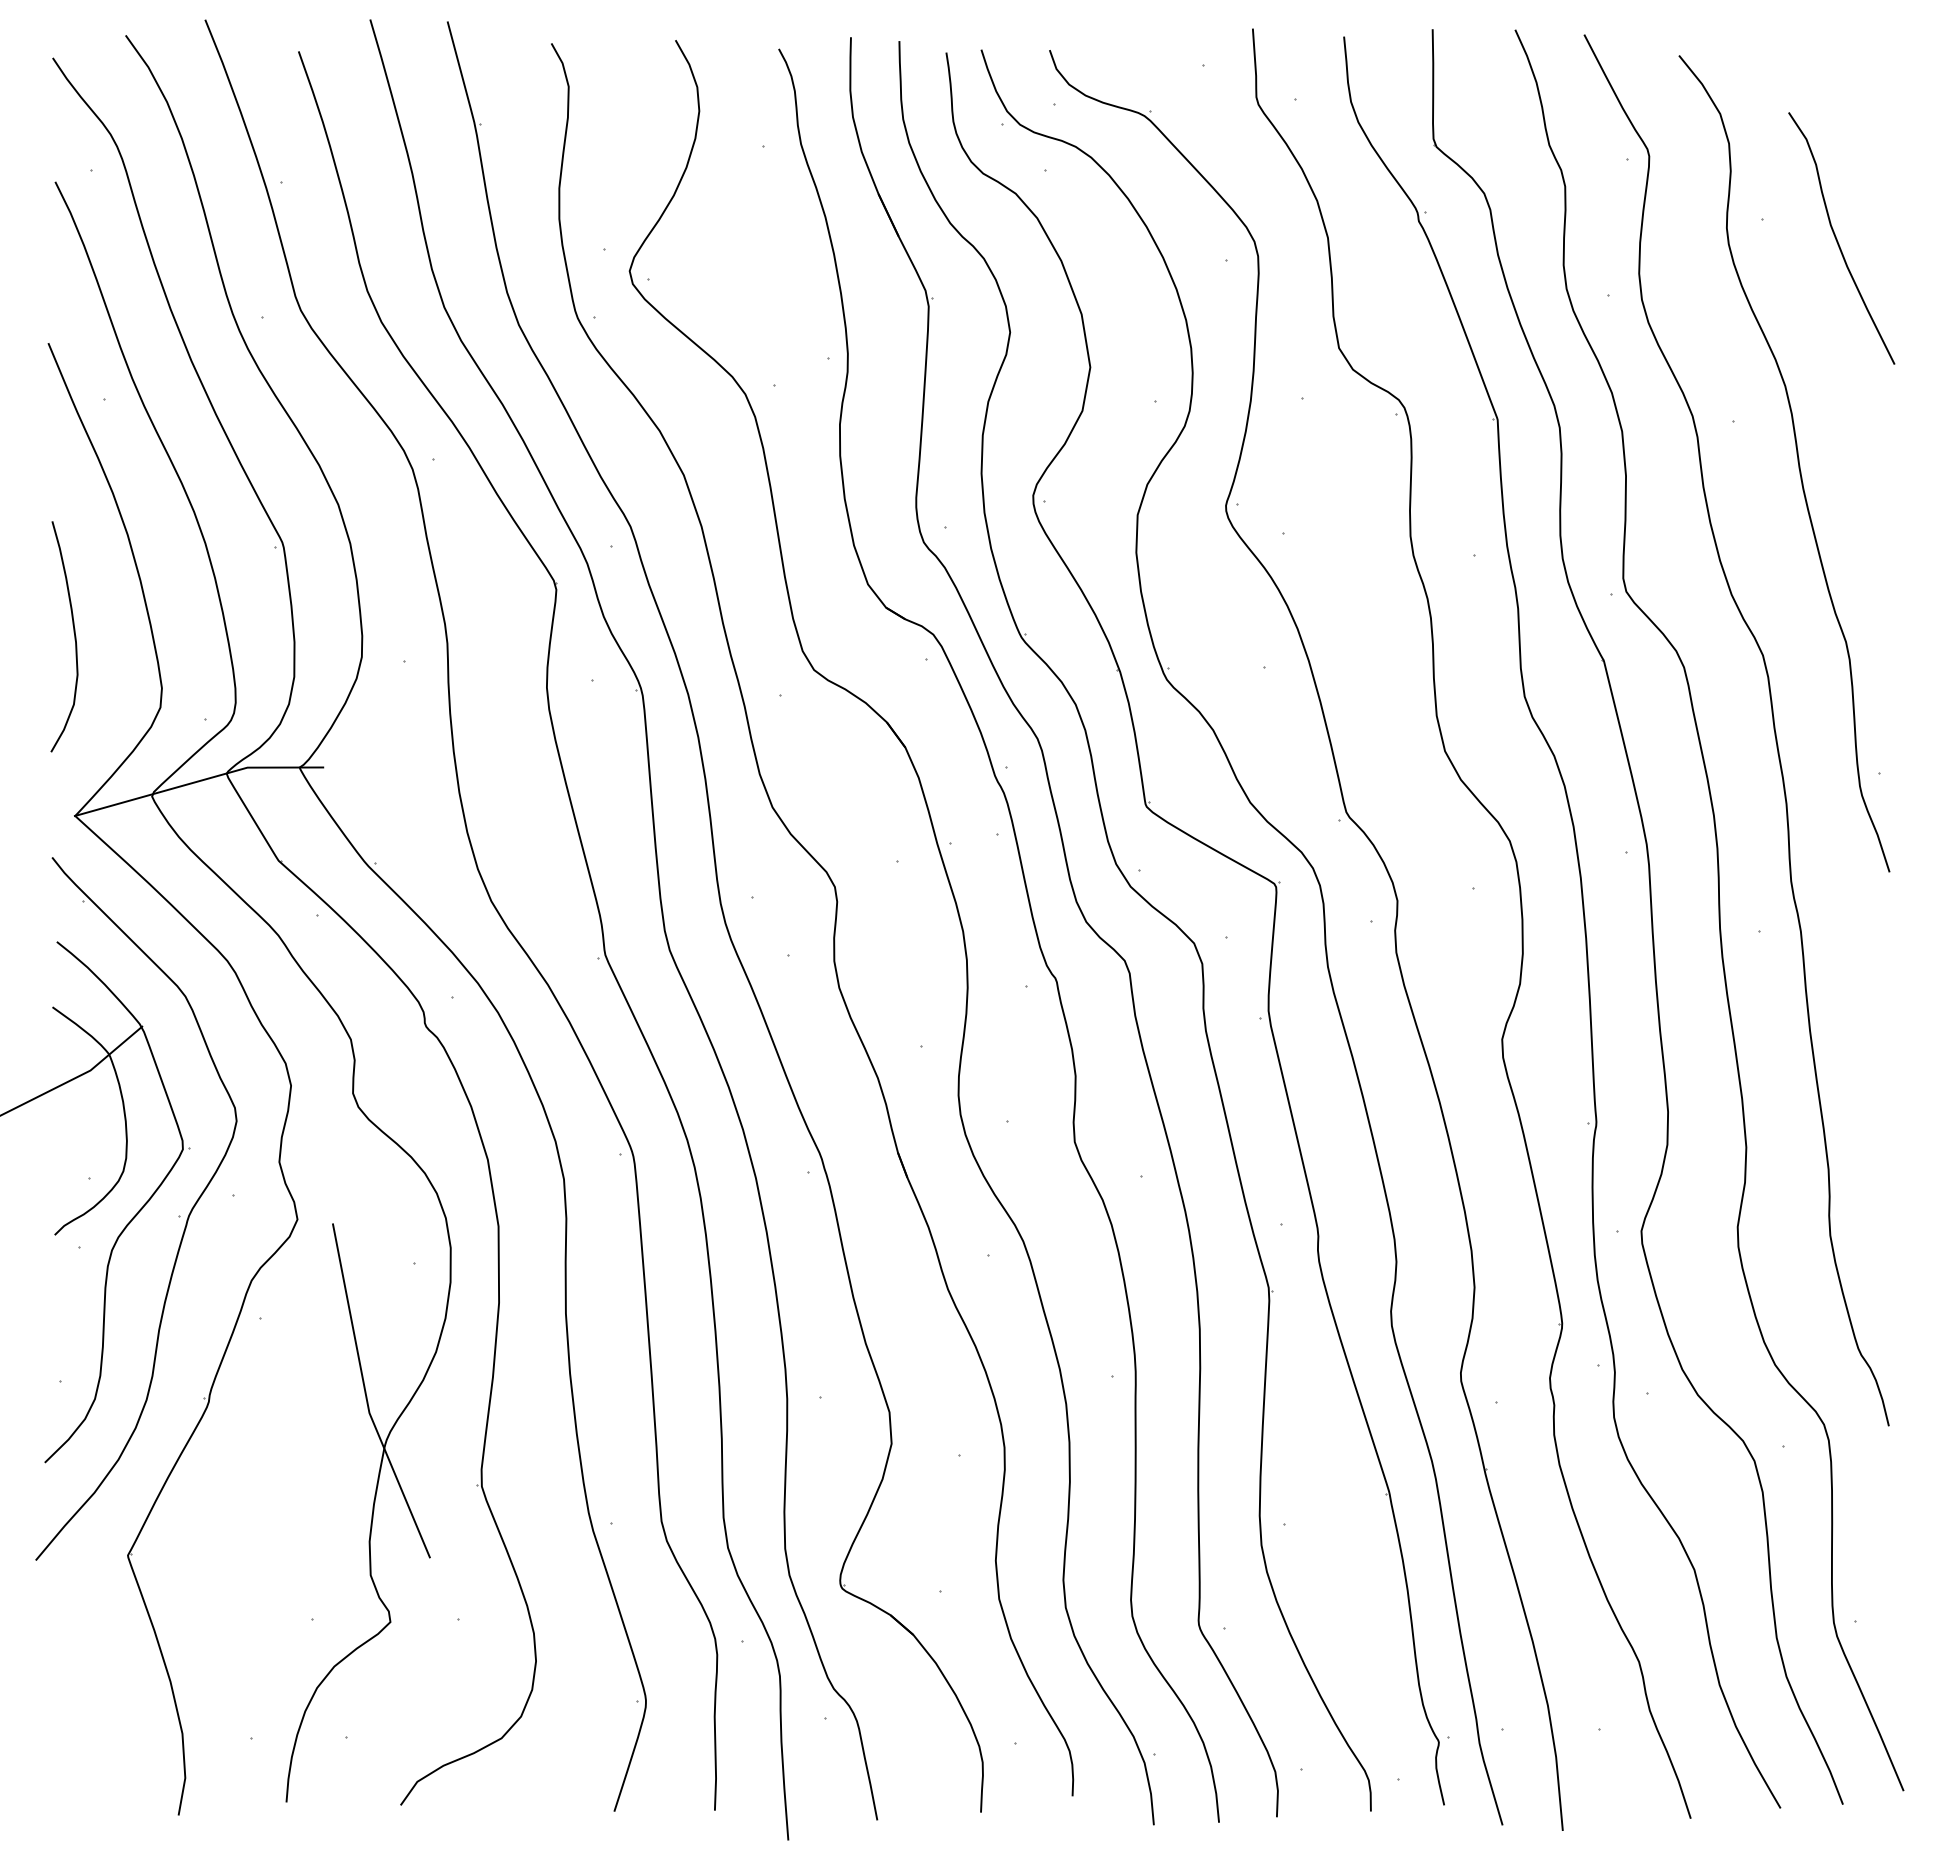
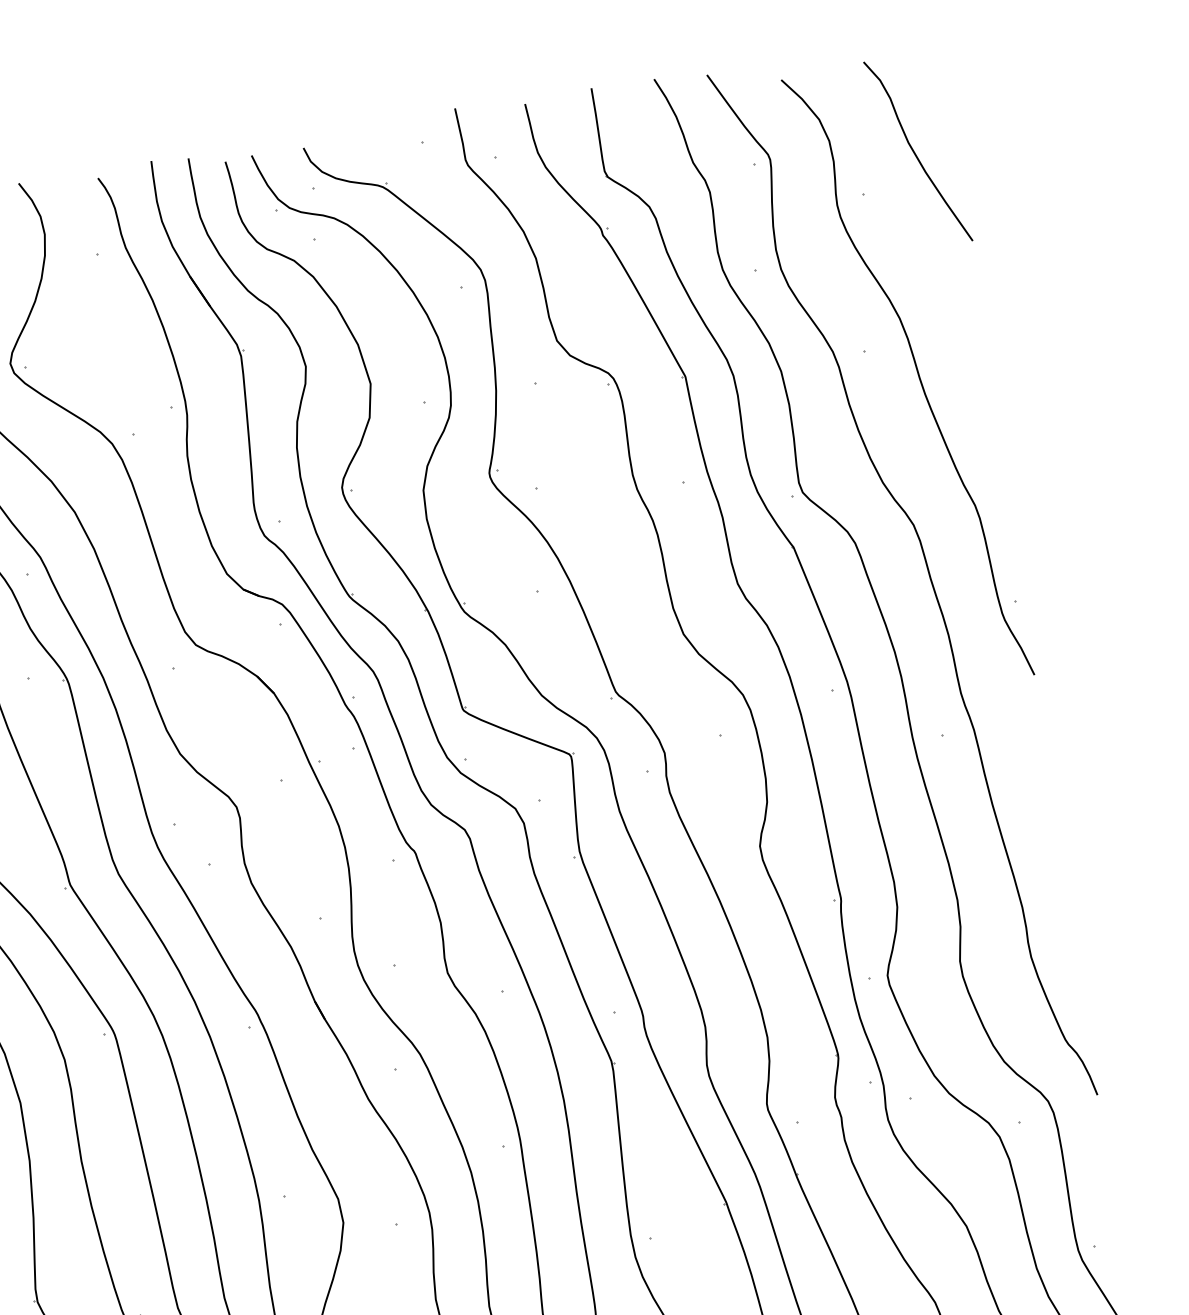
curve: (1837, 238) -> (915, 151), moved

